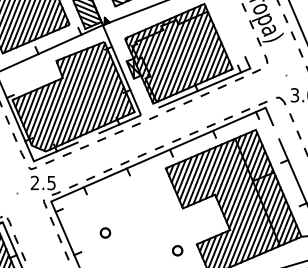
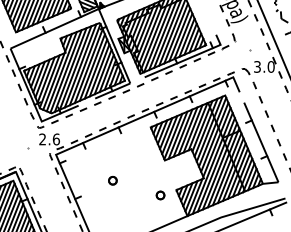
text: (50, 183) -> (55, 139), 2.5 -> 2.6
part: (104, 232) -> (112, 180), moved

